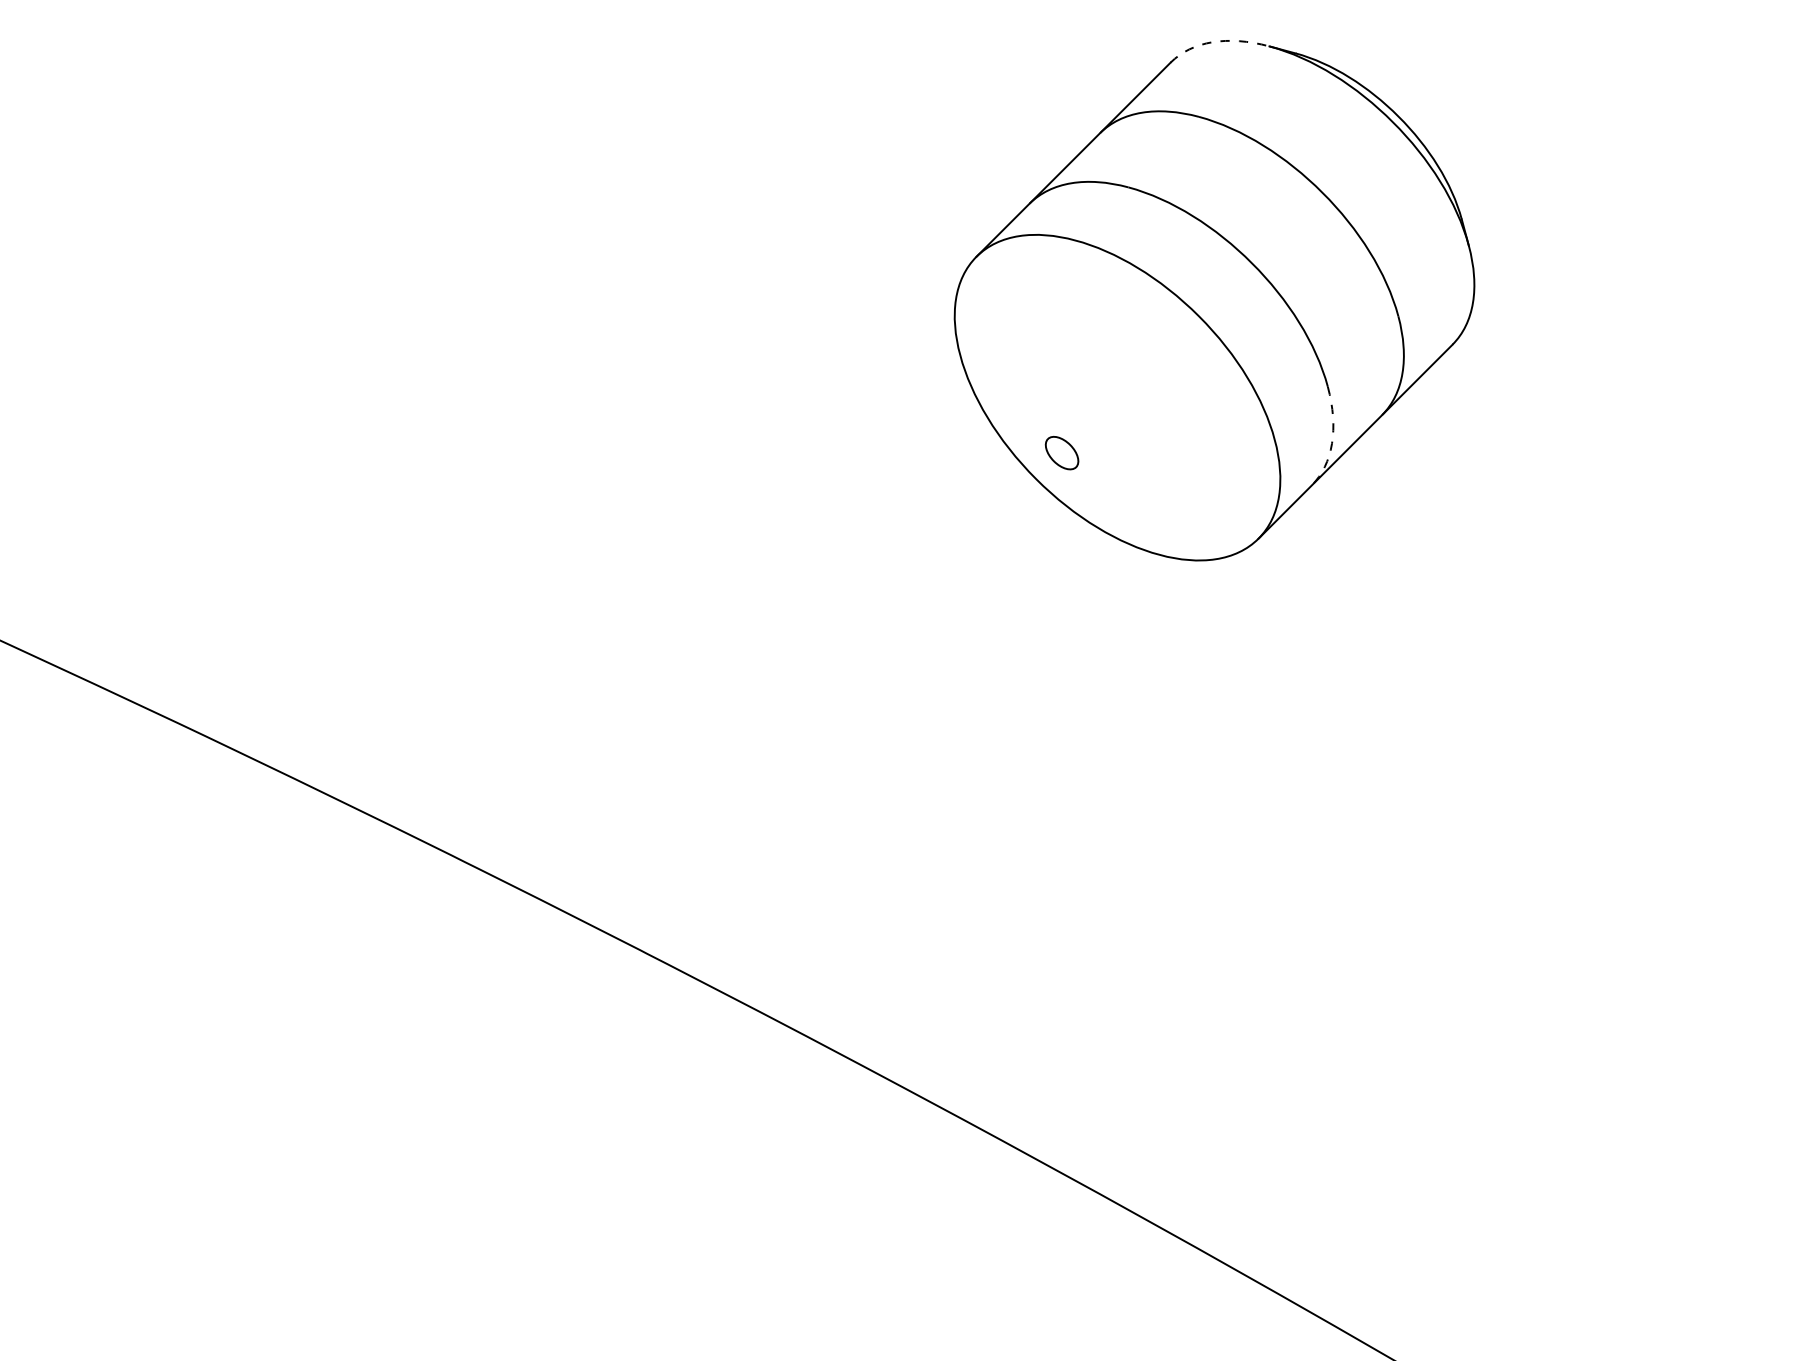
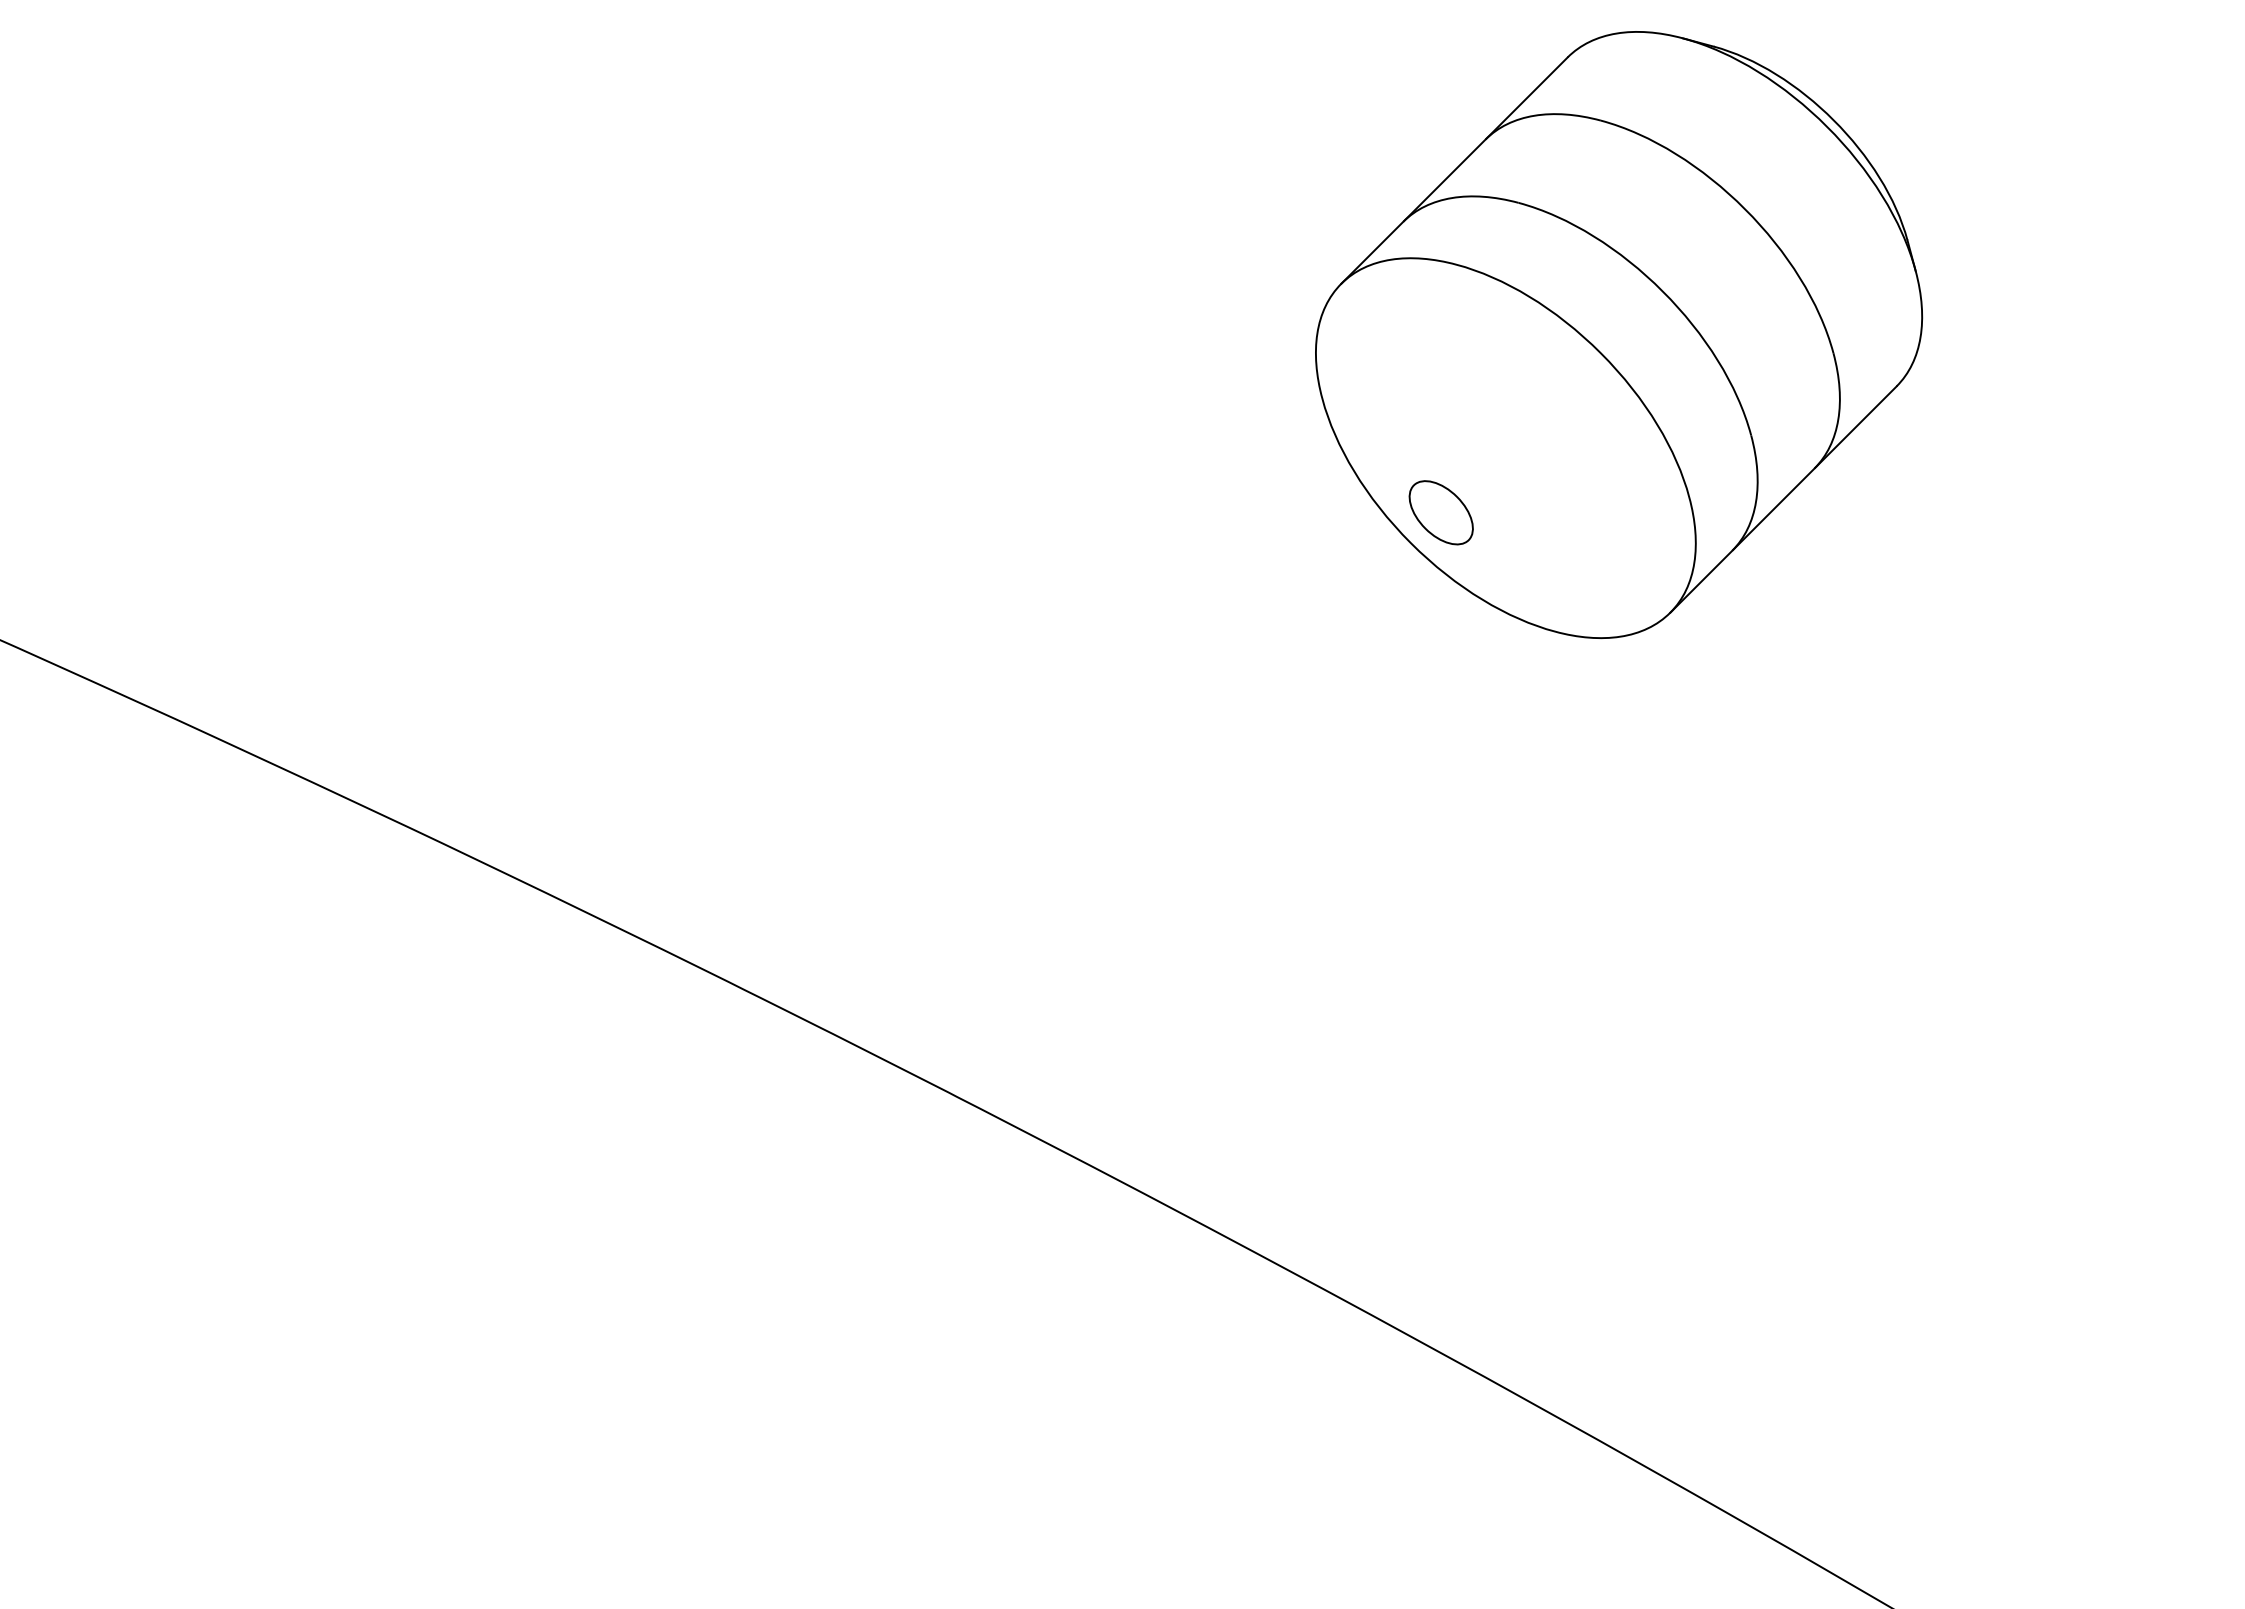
arc: (1217, 41) -> (1622, 32), dashed -> solid
arc: (1332, 439) -> (1756, 497), dashed -> solid
circle: (1061, 452) -> (1440, 512), size x1.67

